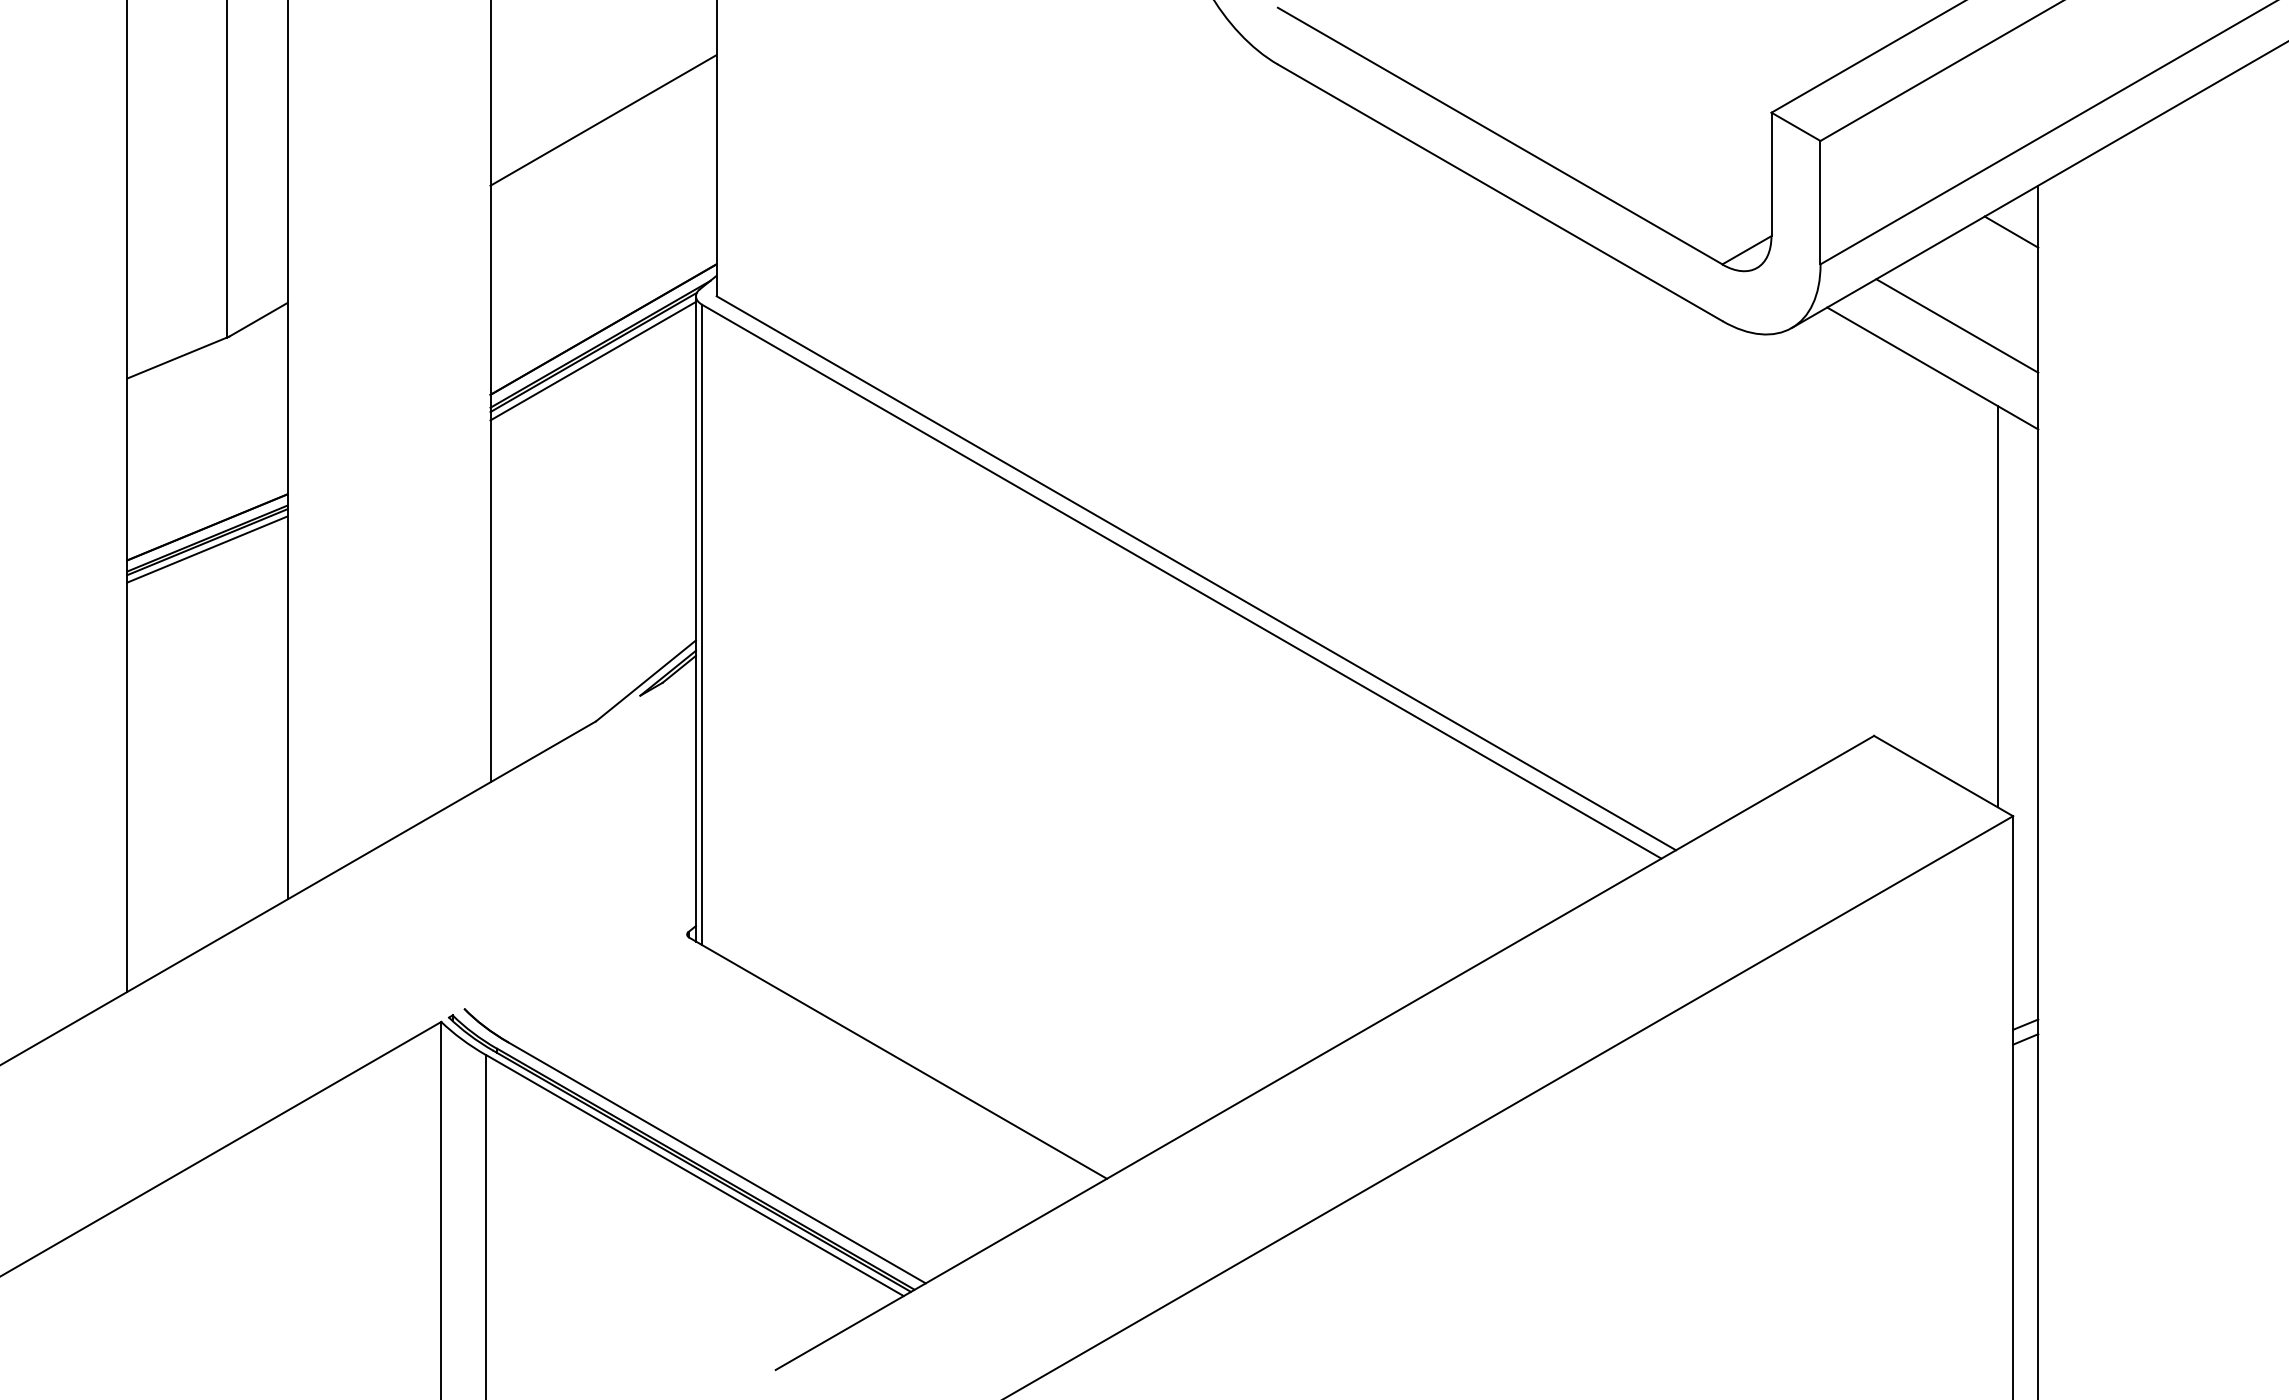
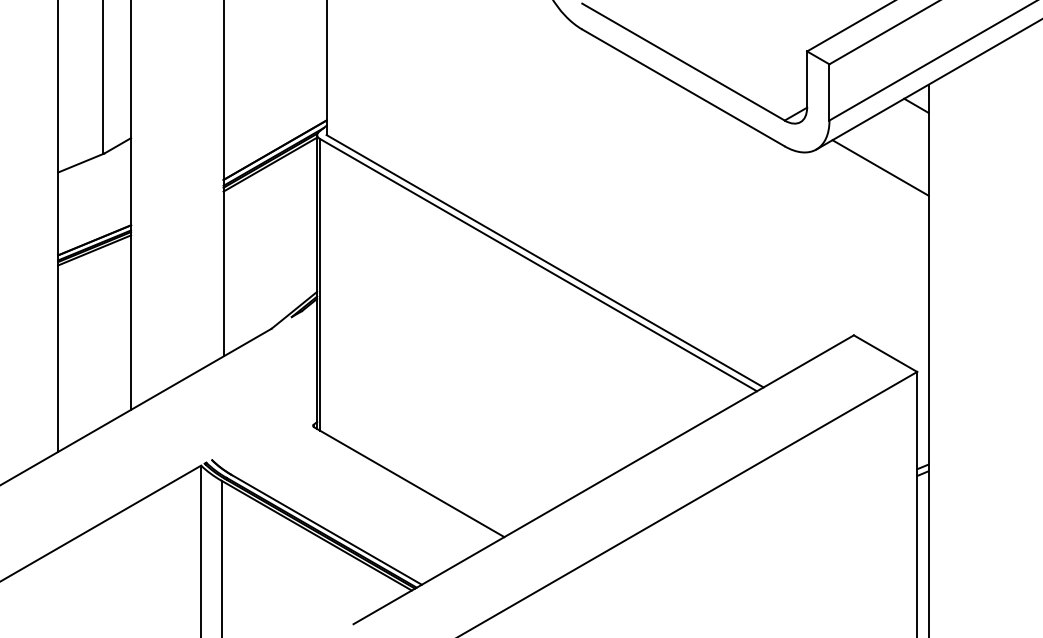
line: (602, 119) -> (274, 54), removed
line: (1956, 325) -> (891, 148), removed
line: (1998, 606) -> (910, 276), removed

